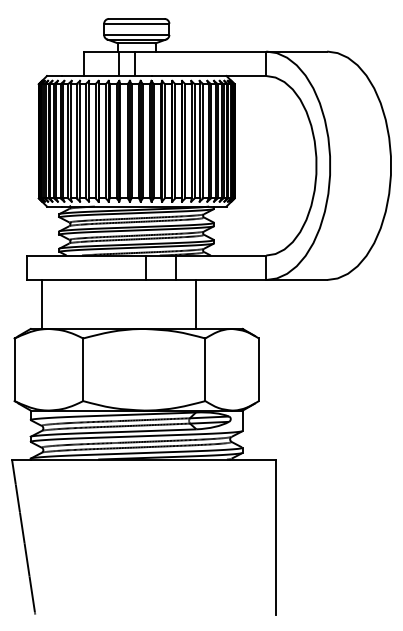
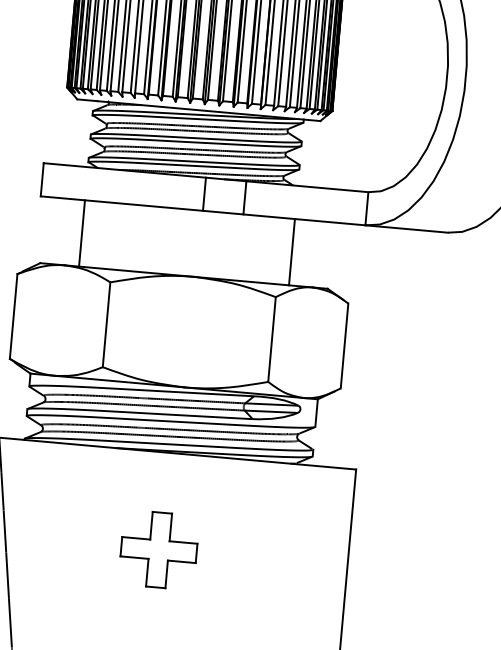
line: (42, 304) -> (82, 233), moved
line: (196, 304) -> (292, 252), moved
part: (136, 531) -> (159, 550), added

